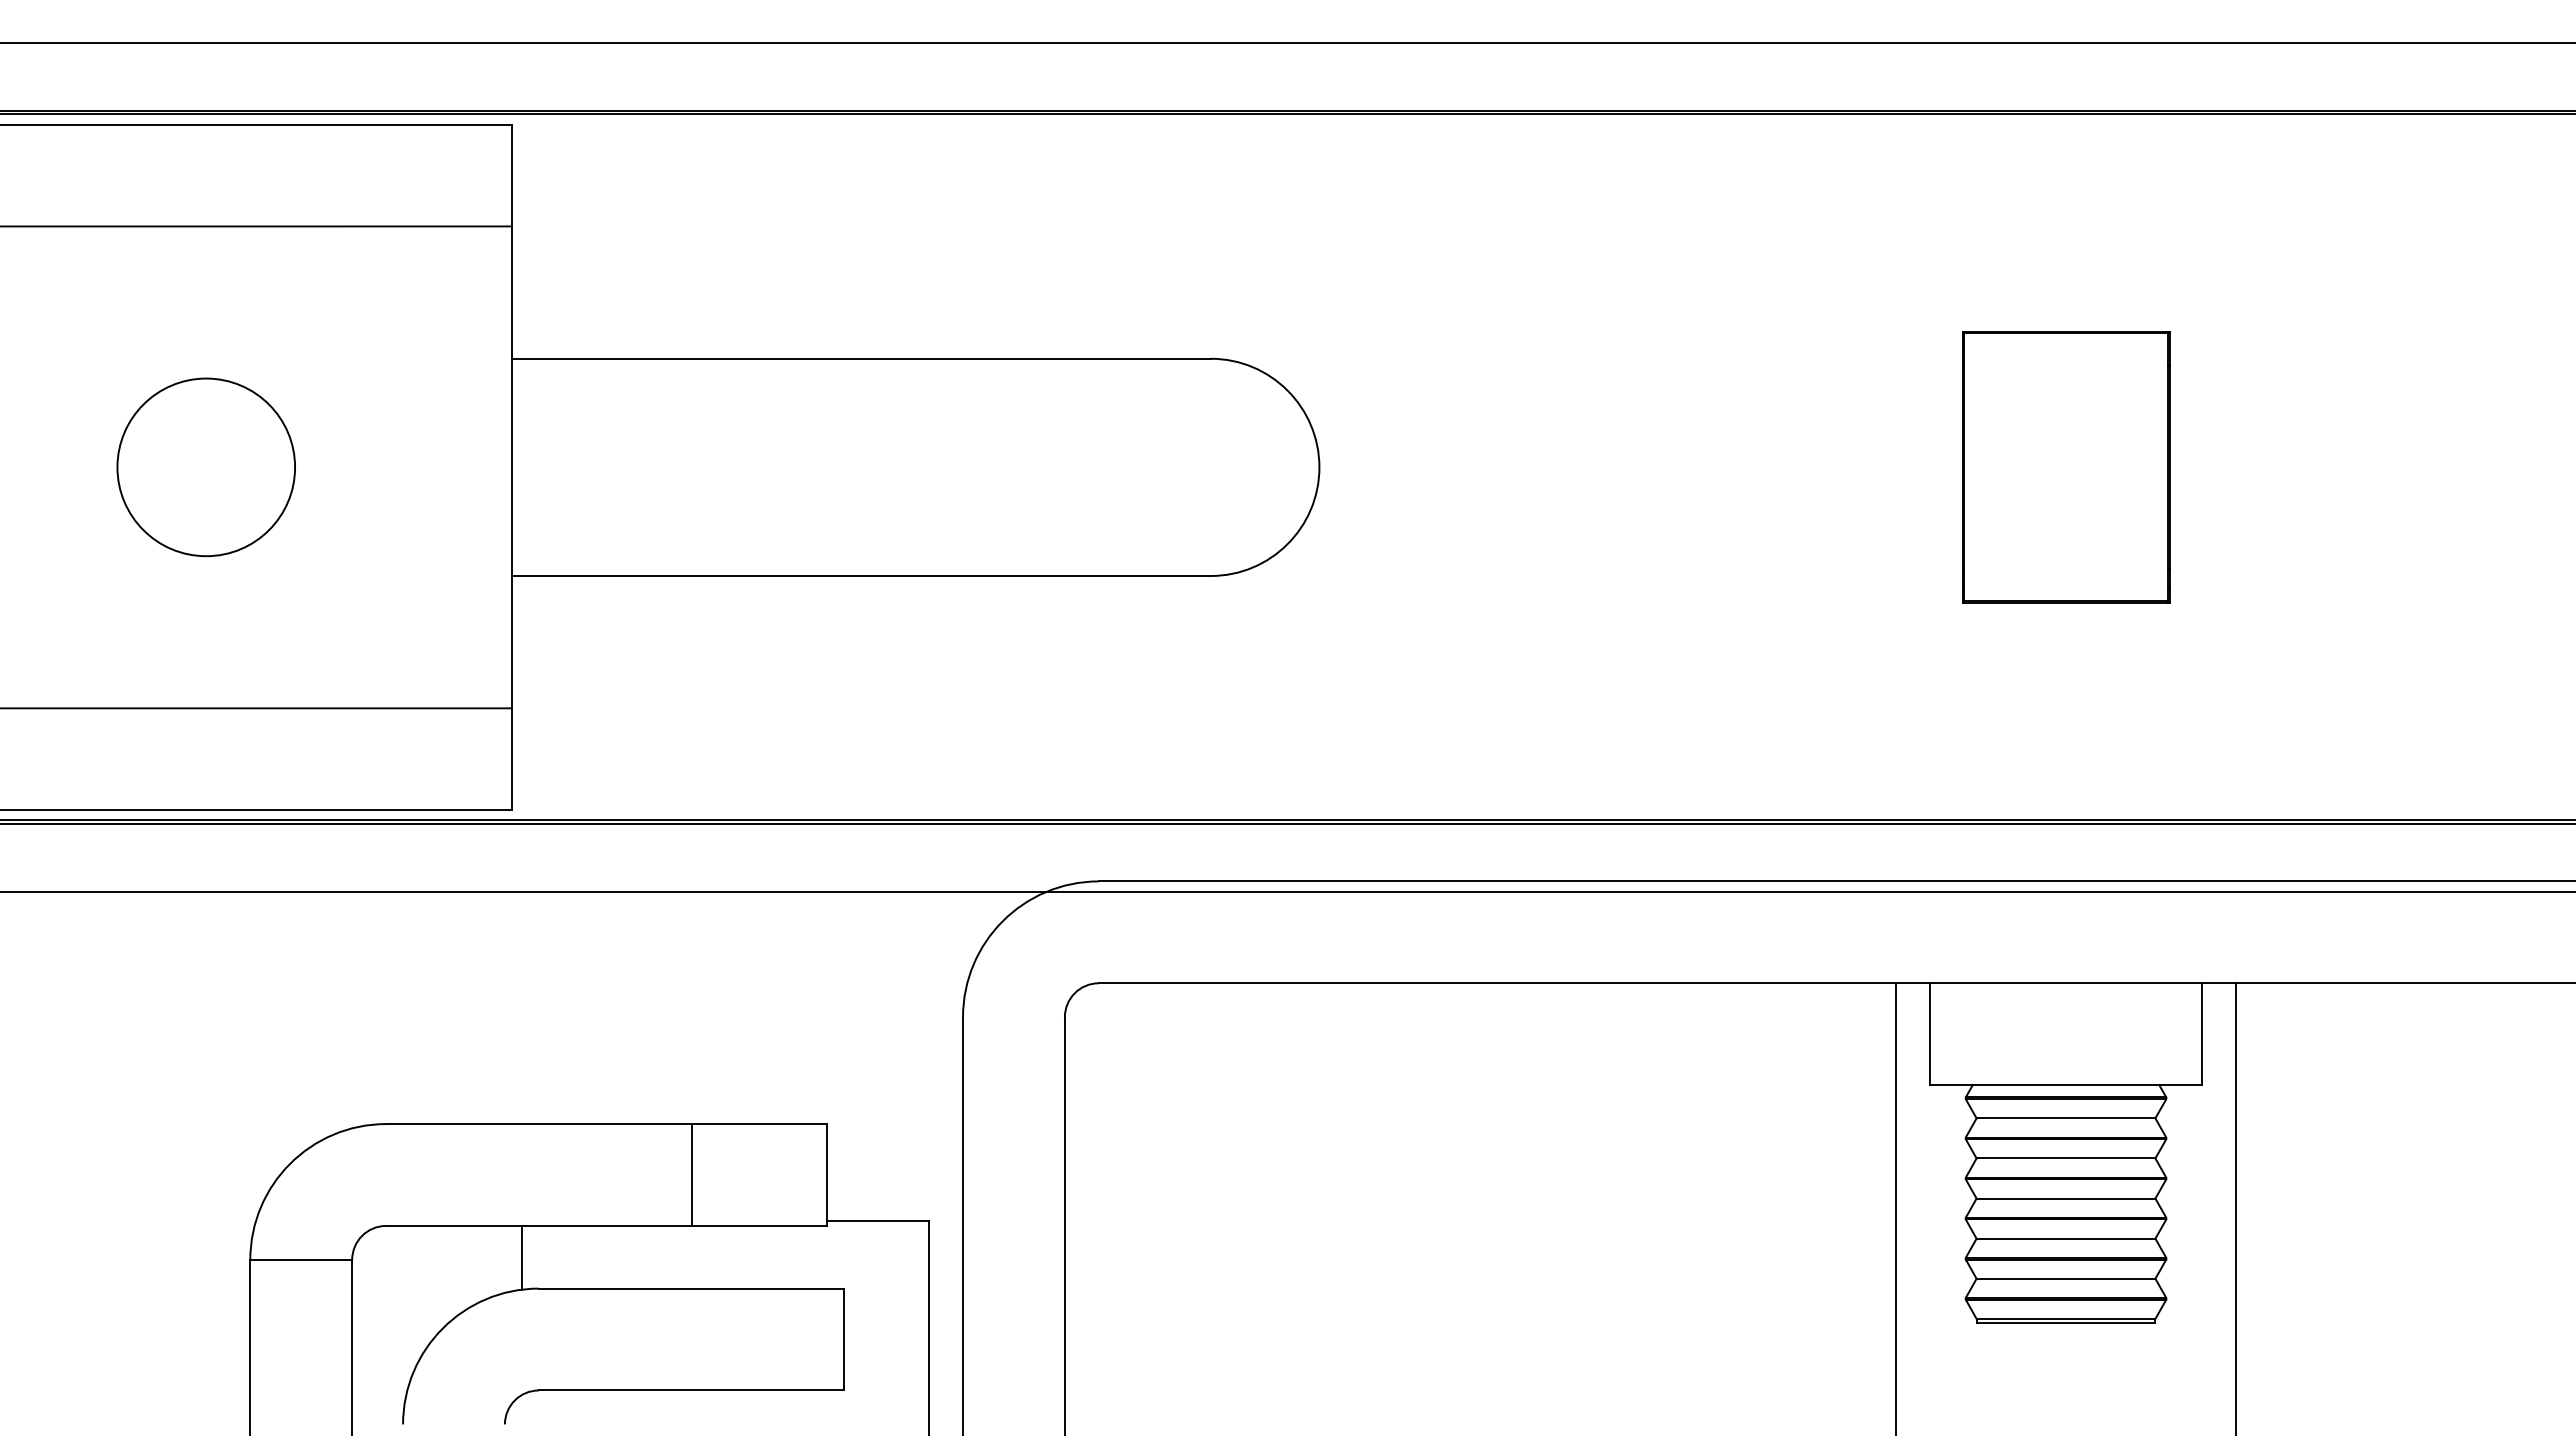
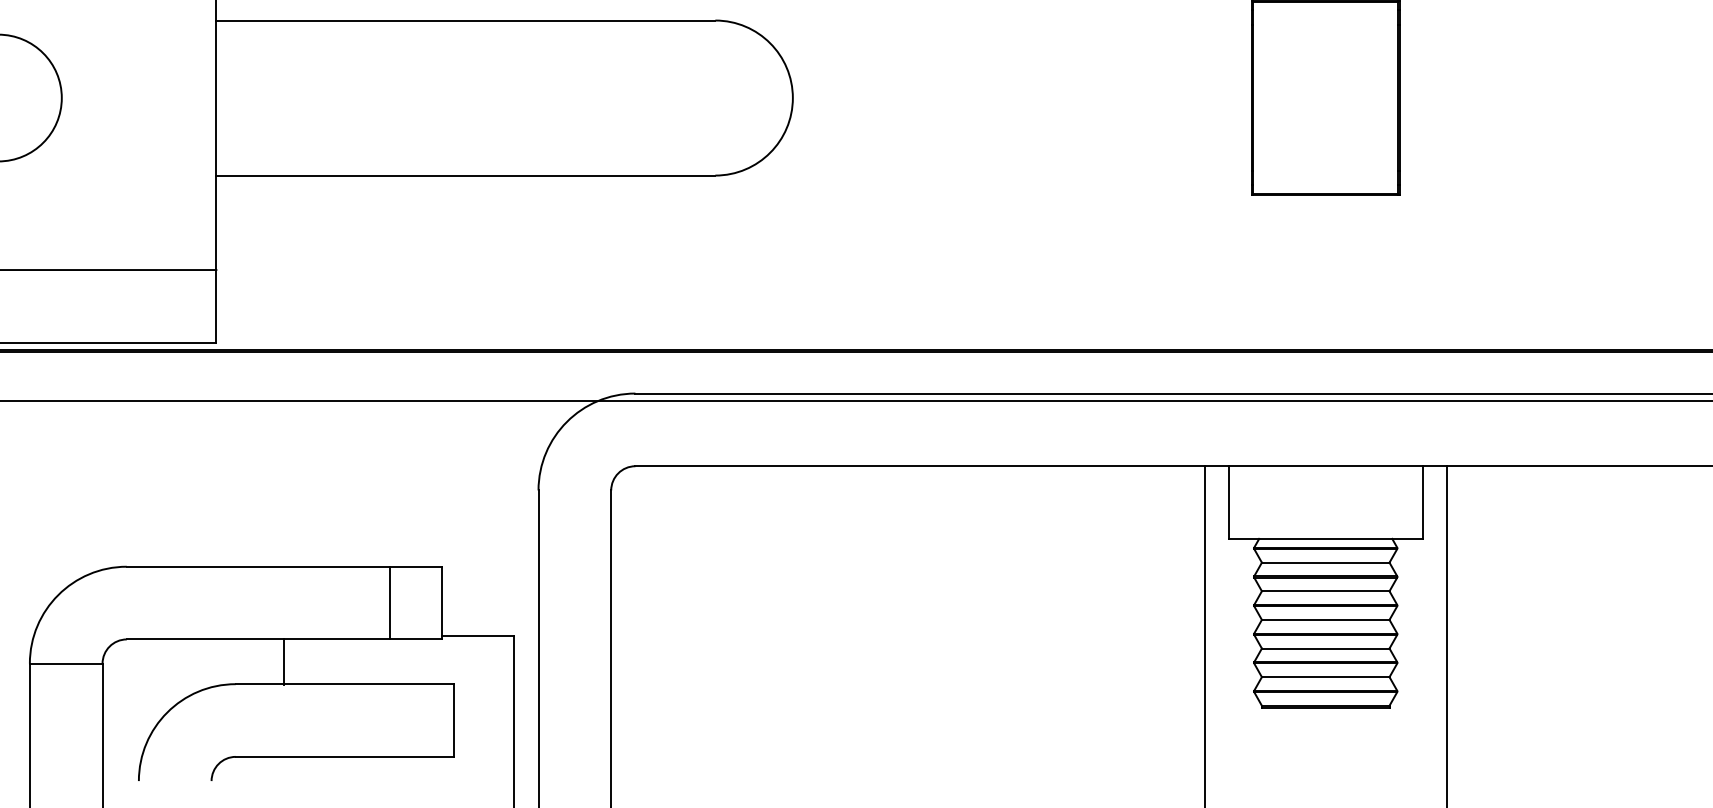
line: (691, 1174) -> (389, 602), moved
line: (521, 1257) -> (283, 661), moved

